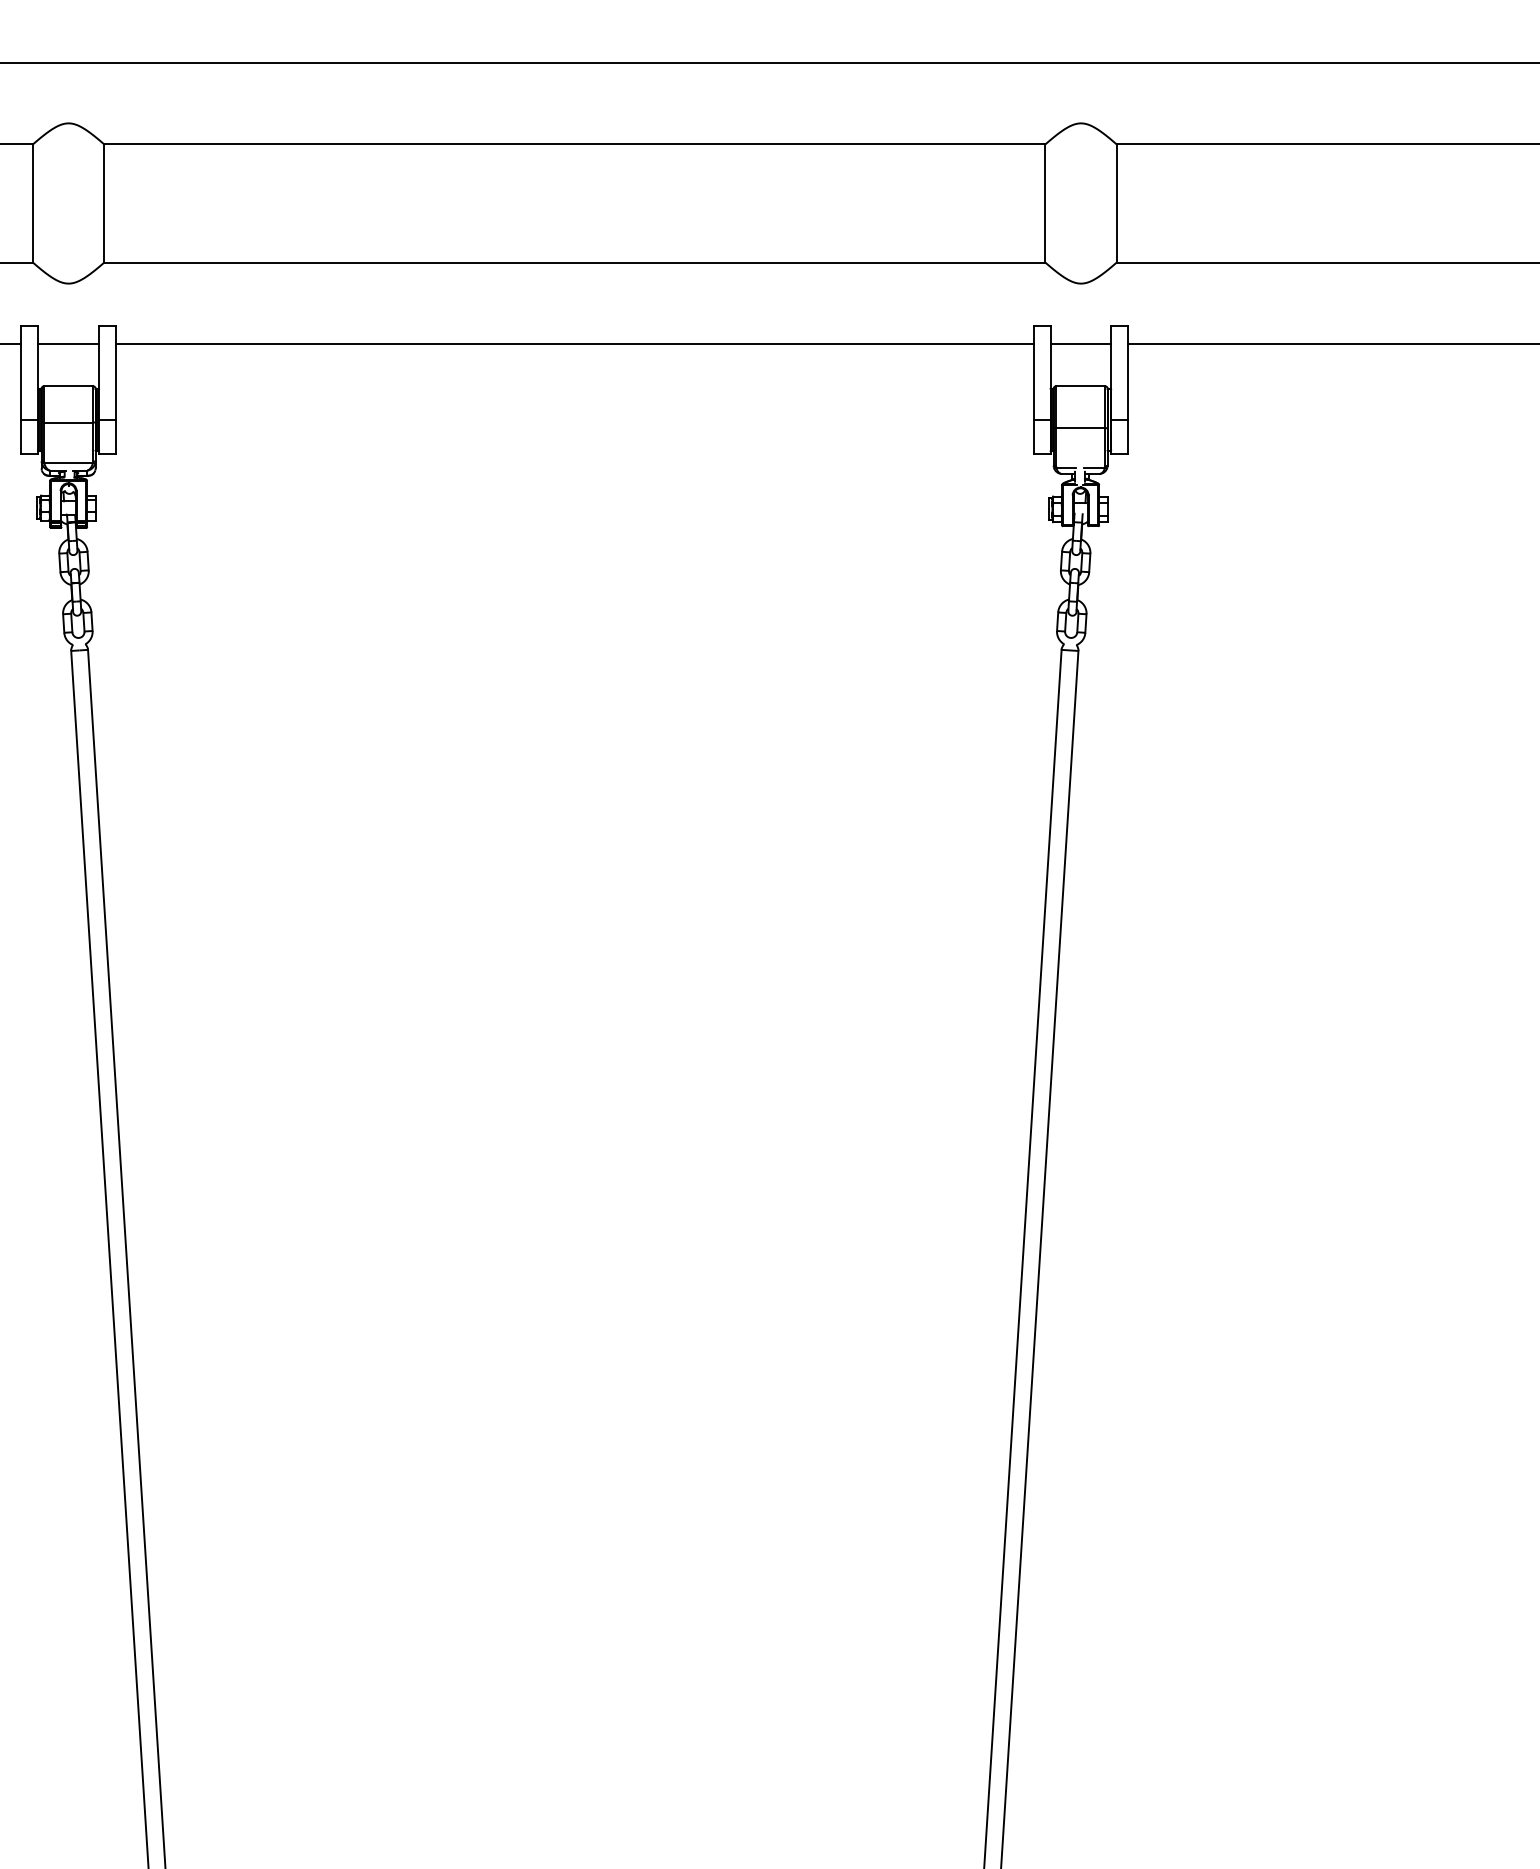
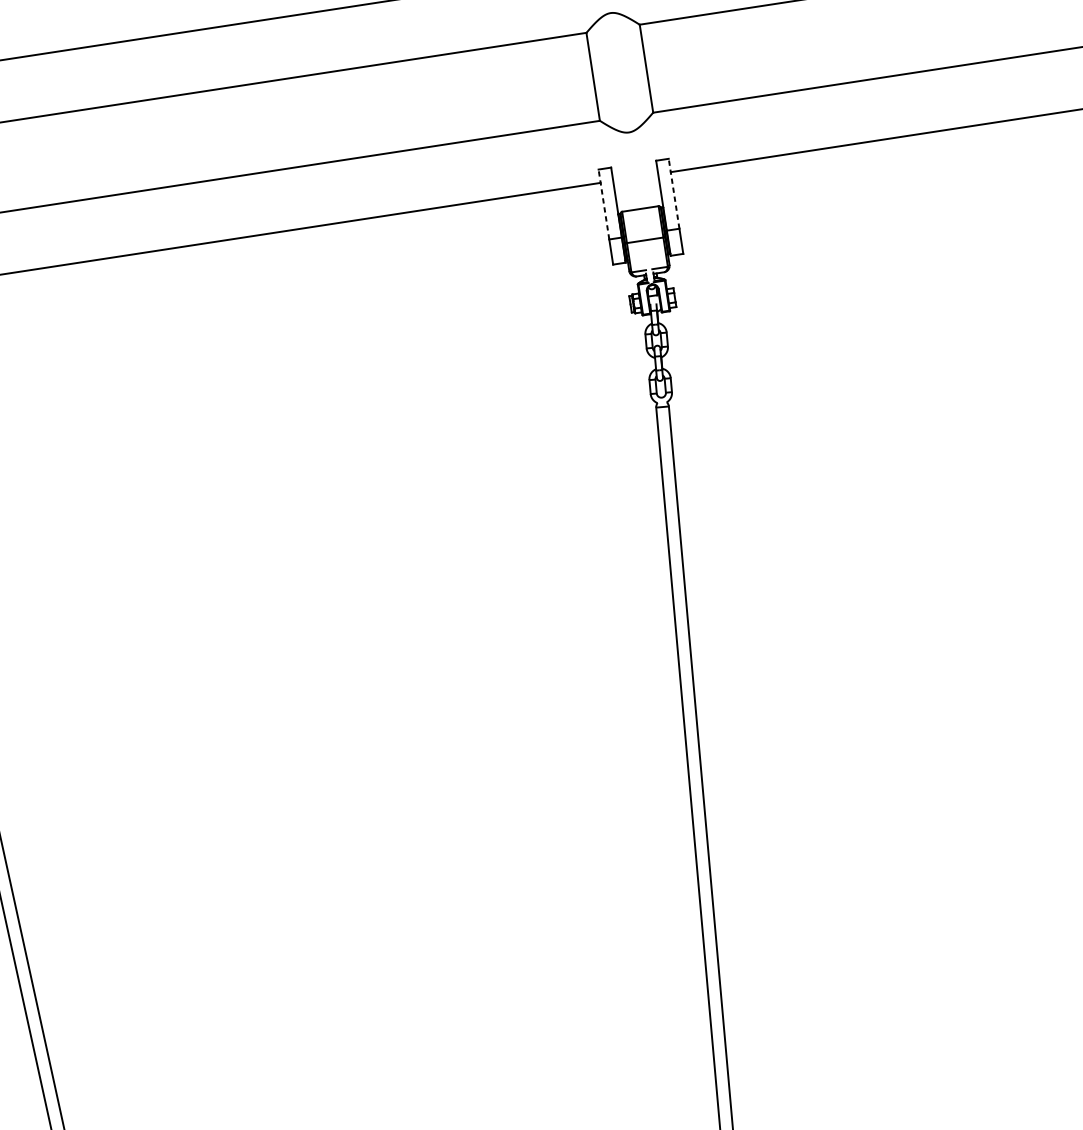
line: (1080, 344) -> (635, 177), removed
line: (1033, 373) -> (603, 204), solid -> dashed
line: (1127, 373) -> (673, 194), solid -> dashed

